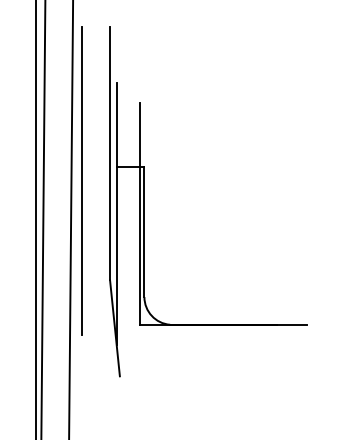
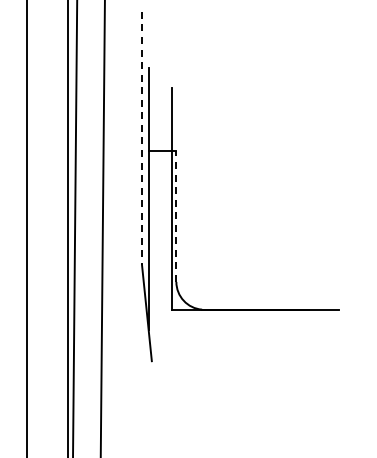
line: (110, 153) -> (142, 138), solid -> dashed
line: (82, 180) -> (114, 165), removed
line: (144, 231) -> (176, 216), solid -> dashed

